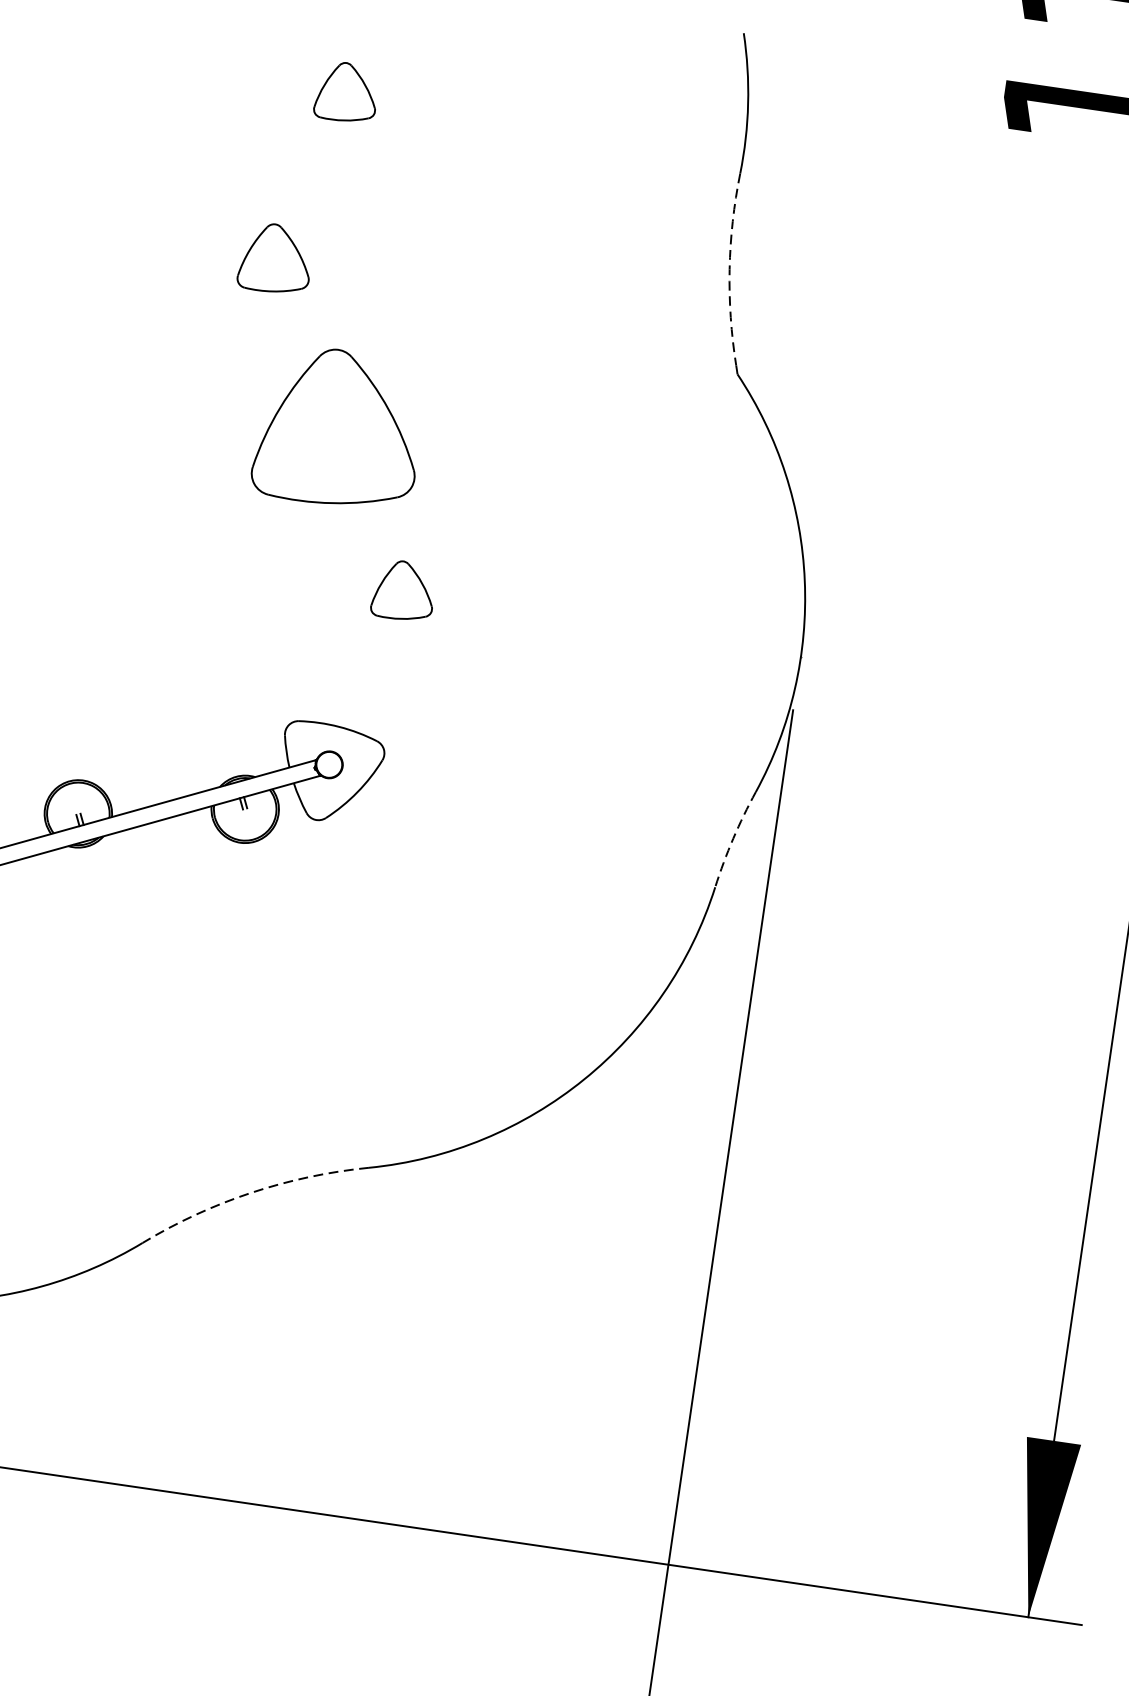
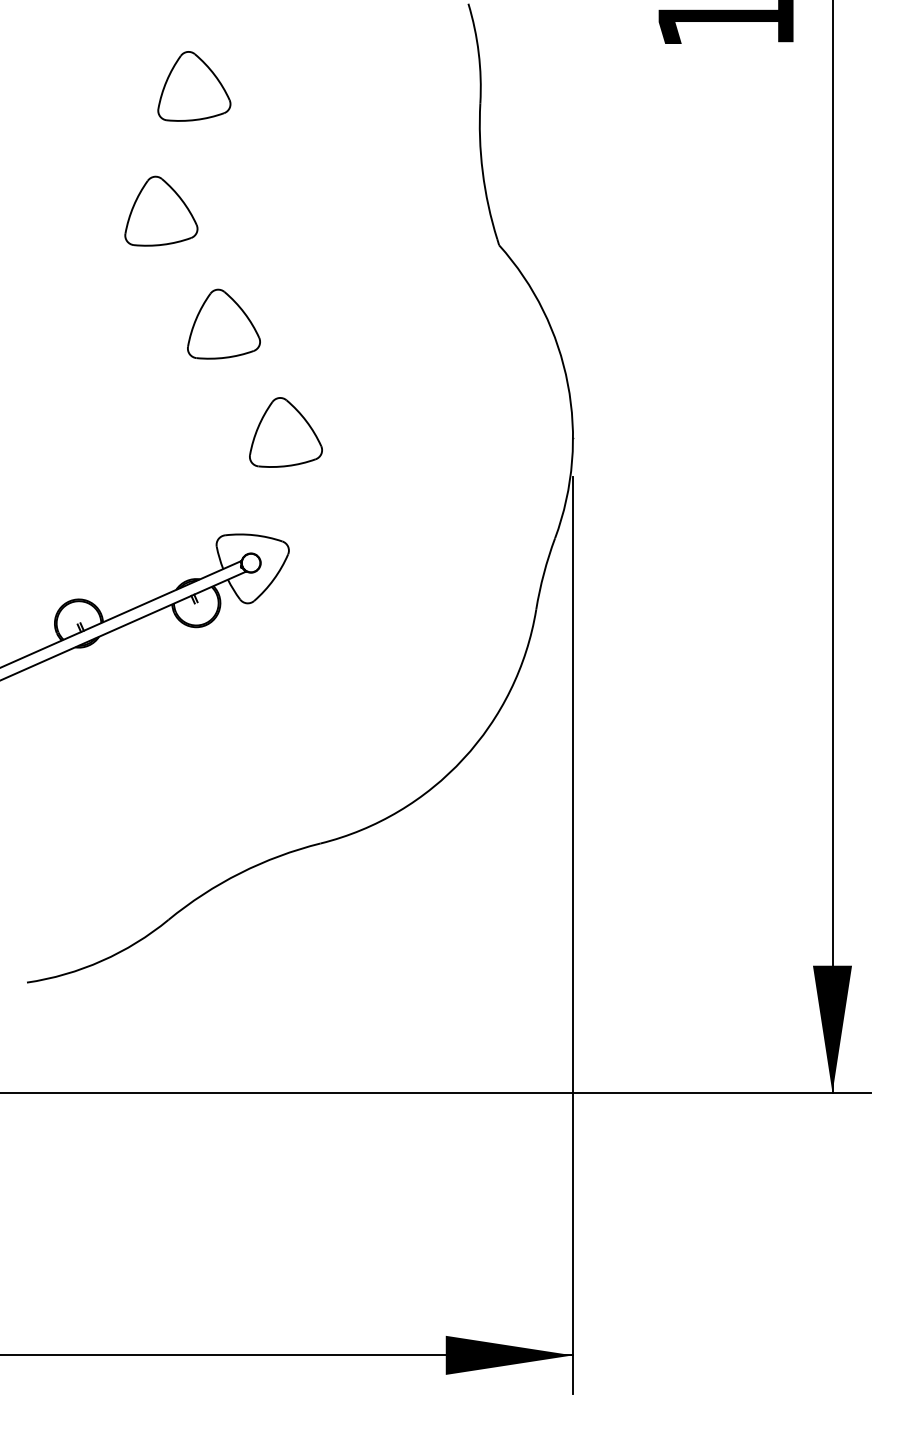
part: (347, 92) -> (194, 86), size x1.67
part: (276, 257) -> (161, 210), size x1.43
arc: (729, 268) -> (482, 171), dashed -> solid
part: (339, 427) -> (223, 323), size x0.62
part: (403, 590) -> (285, 432), size x1.67
arc: (732, 838) -> (543, 573), dashed -> solid
arc: (251, 1193) -> (240, 873), dashed -> solid

